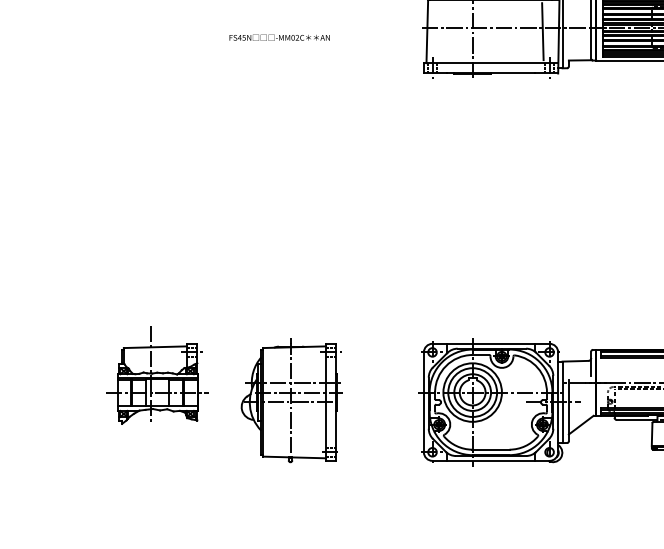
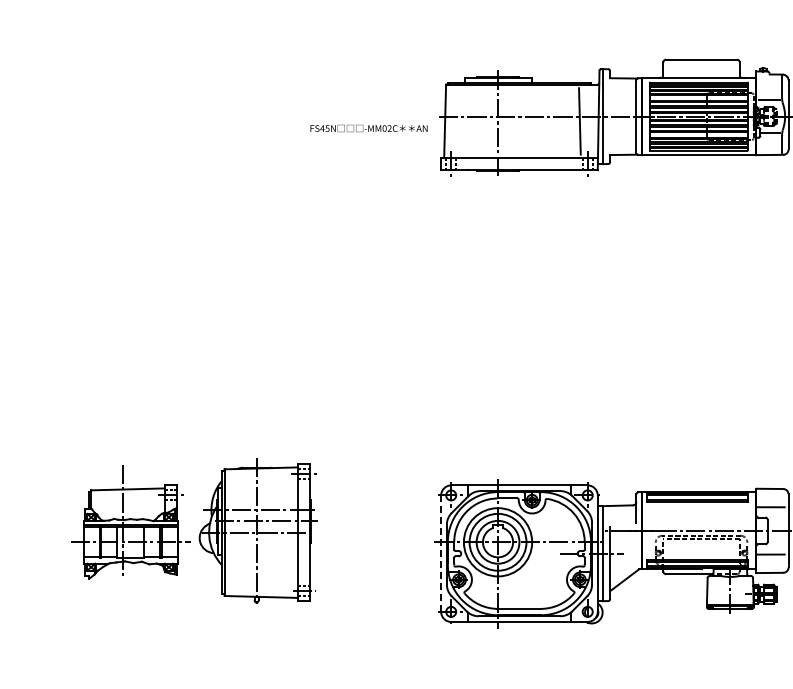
text: (279, 37) -> (368, 128), moved
part: (291, 400) -> (257, 530), moved
line: (424, 402) -> (441, 553), solid -> dashed

